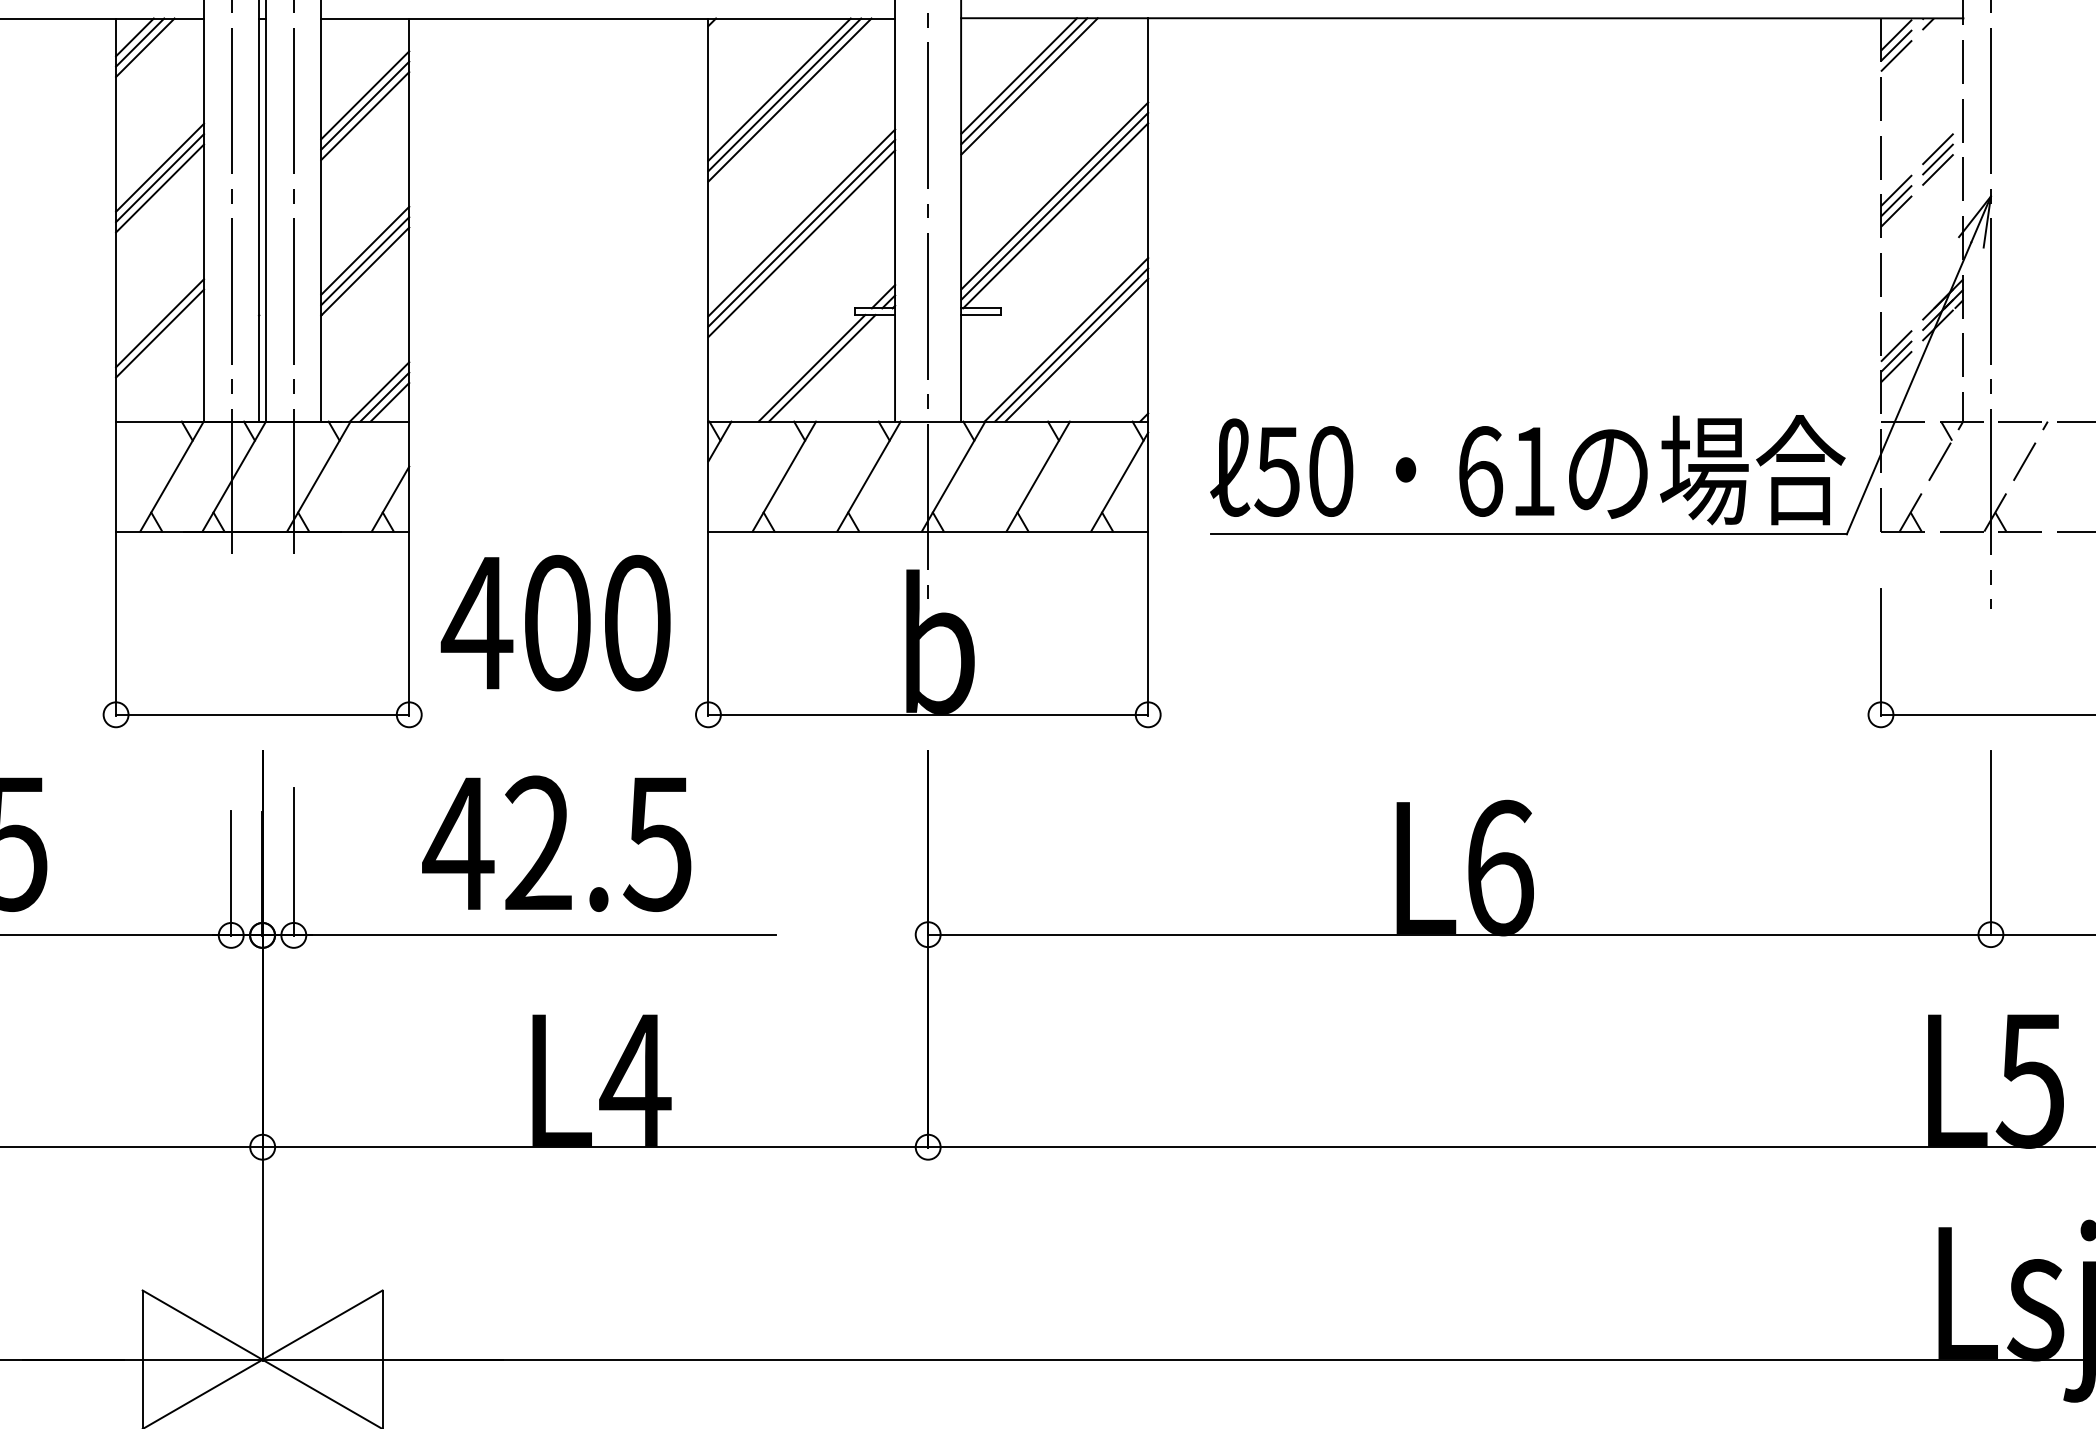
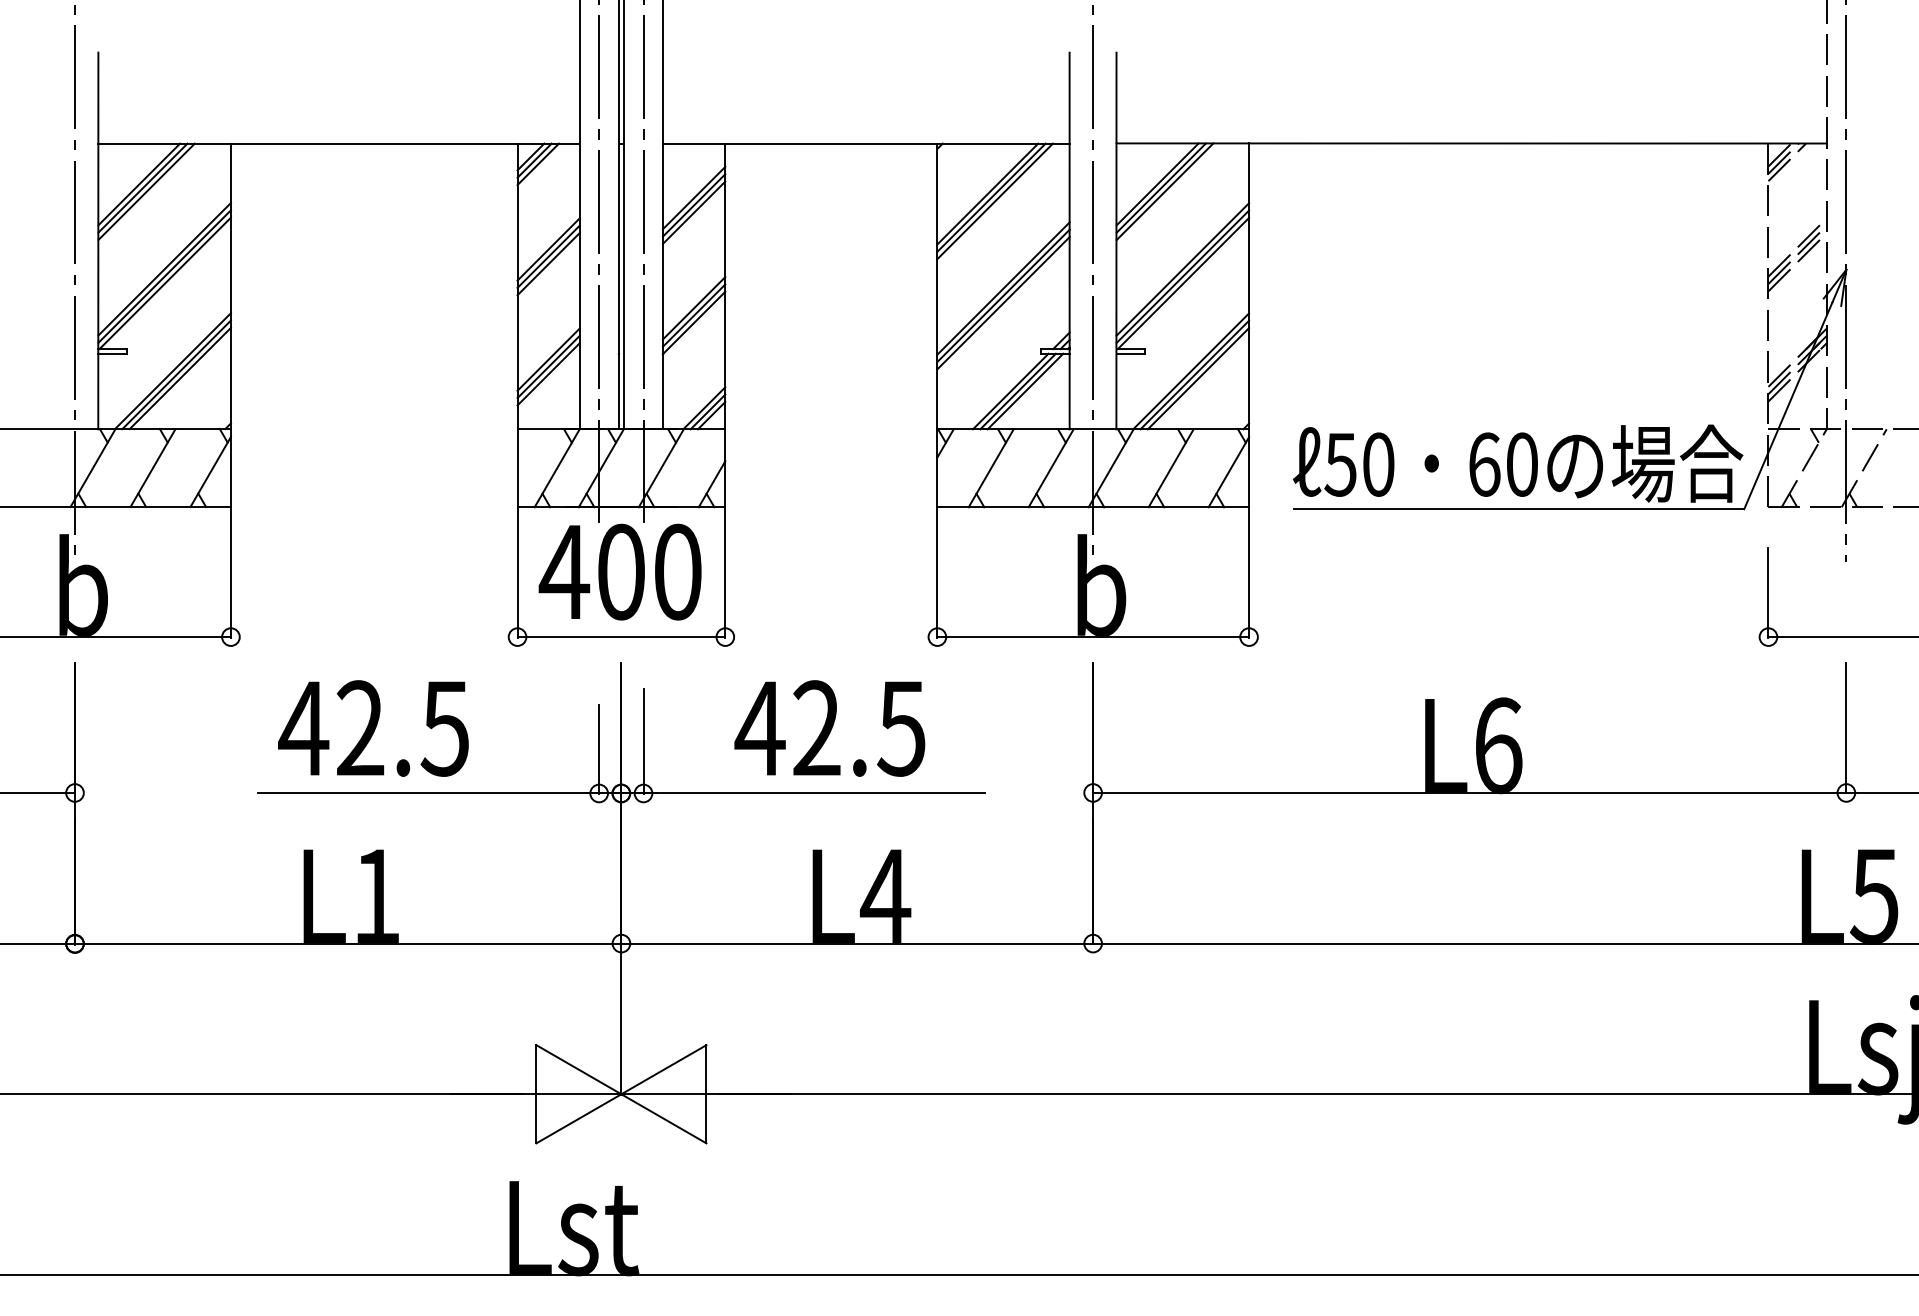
line: (159, 344) -> (548, 374), added
line: (832, 368) -> (1025, 391), added
text: (1533, 471) -> (1522, 464), 61 -> 60
text: (554, 622) -> (619, 571), moved

